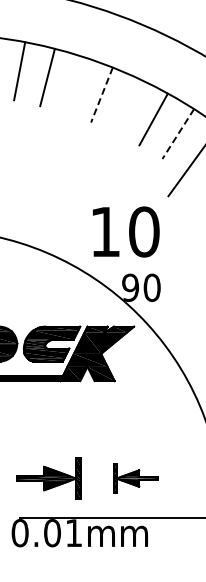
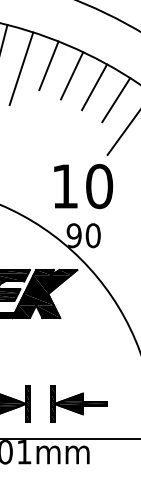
line: (101, 95) -> (48, 66), dashed -> solid
line: (70, 98) -> (21, 68), added
line: (127, 106) -> (71, 75), added
line: (178, 134) -> (116, 100), dashed -> solid
text: (126, 231) -> (83, 186), moved
part: (135, 478) -> (78, 403), size x1.43

